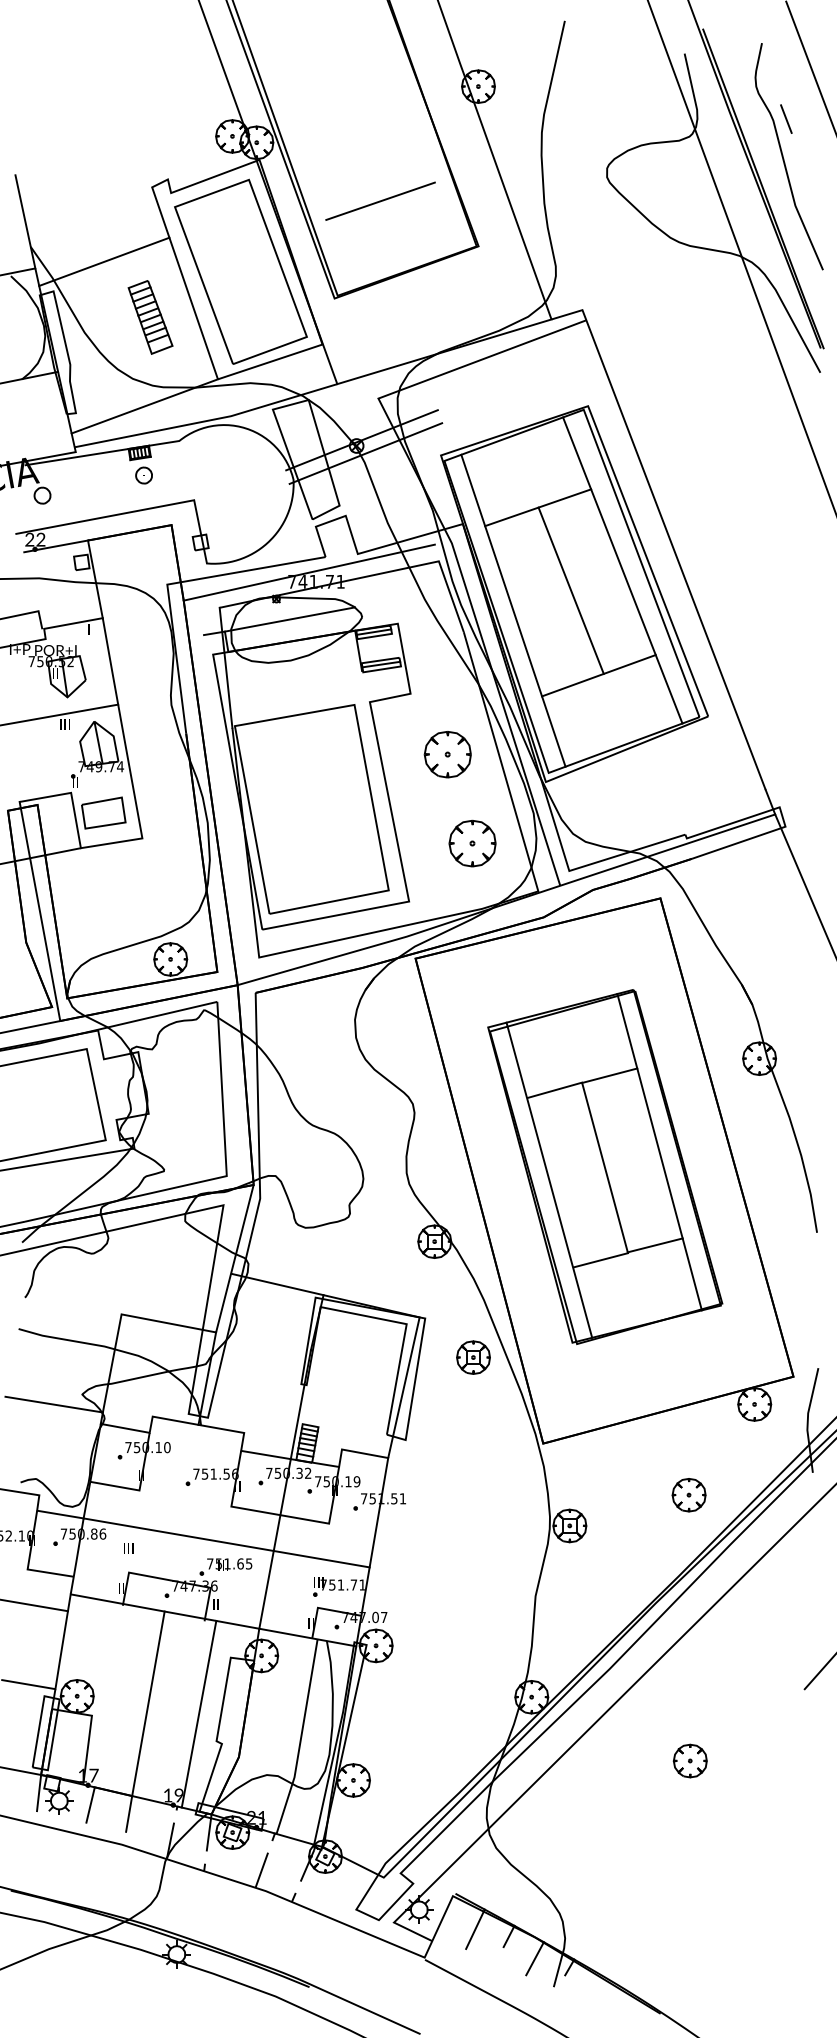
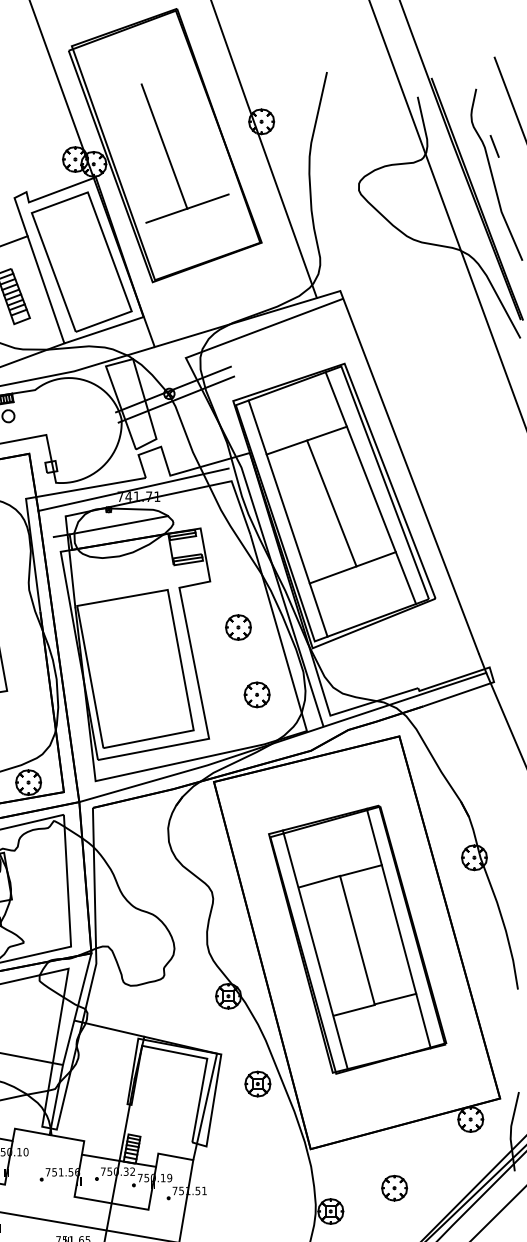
line: (350, 119) -> (164, 146), added
part: (447, 754) -> (238, 627), size x0.71
part: (472, 843) -> (257, 694), size x0.71
part: (688, 1495) -> (394, 1188), moved

